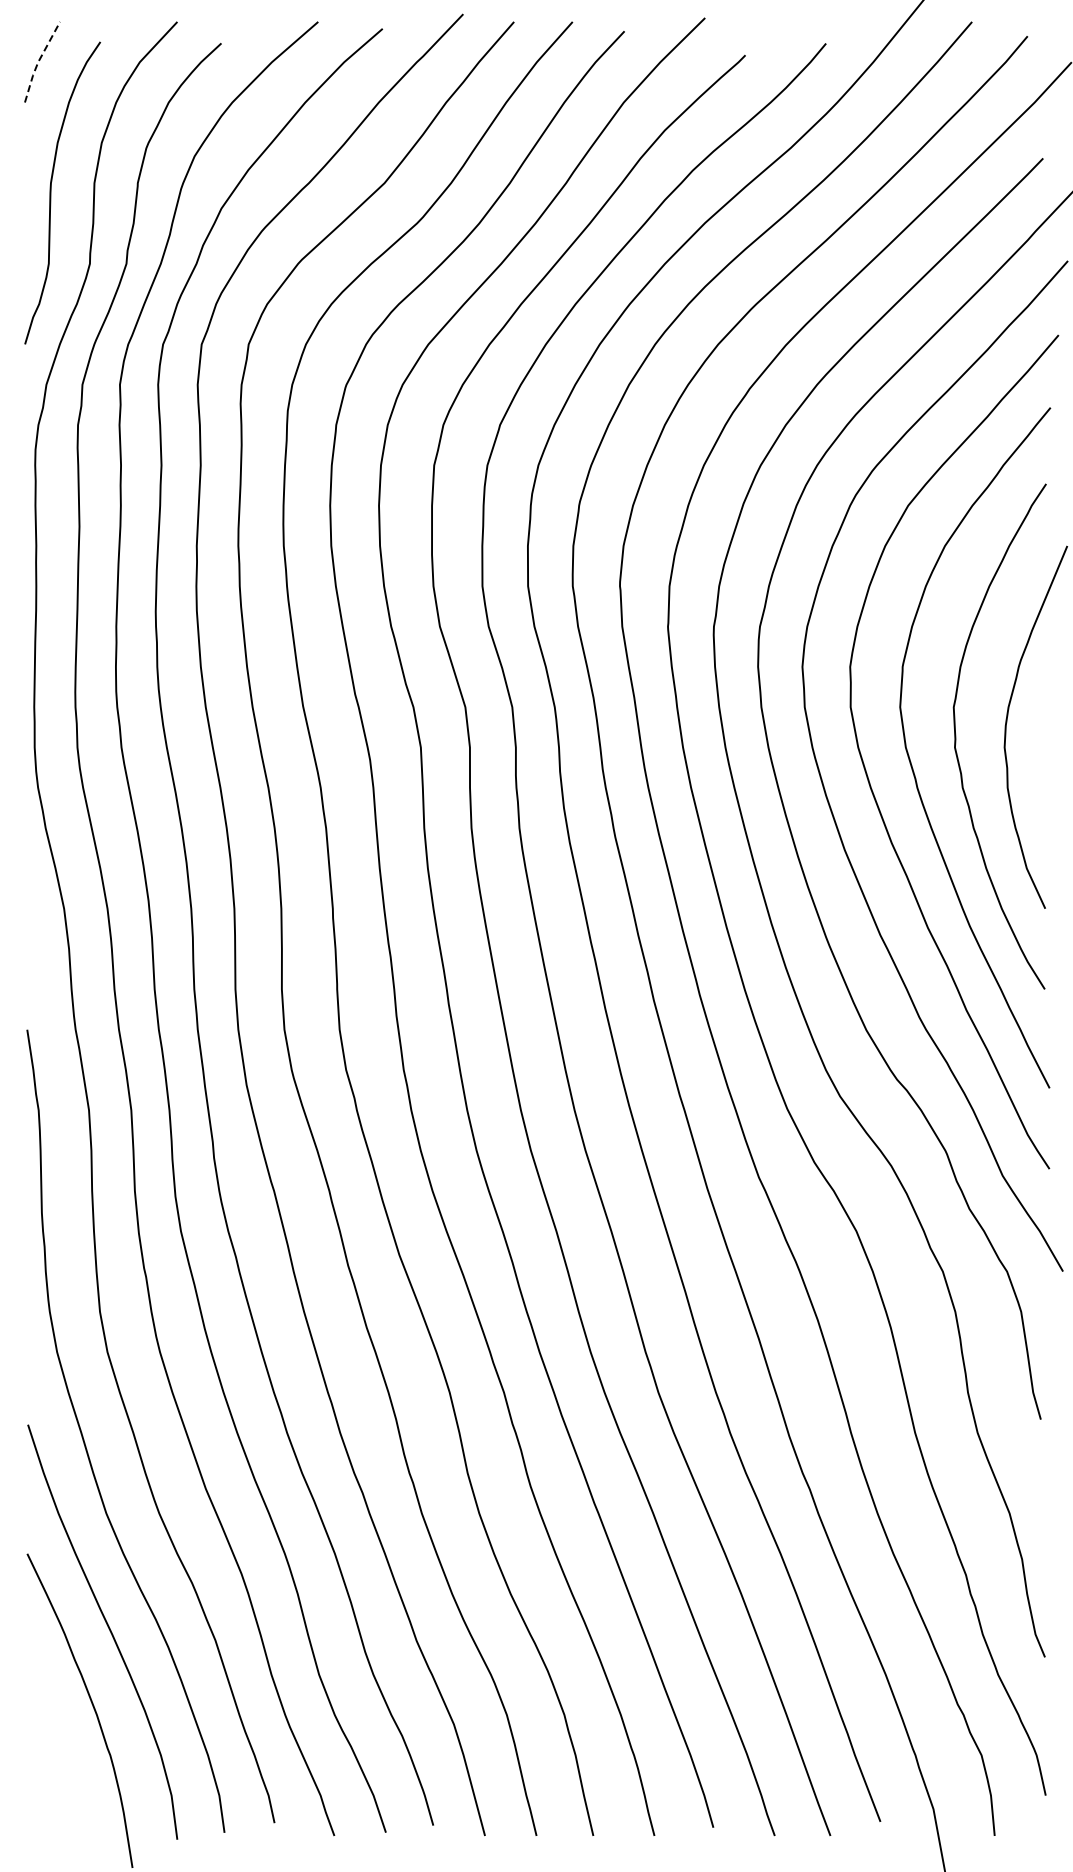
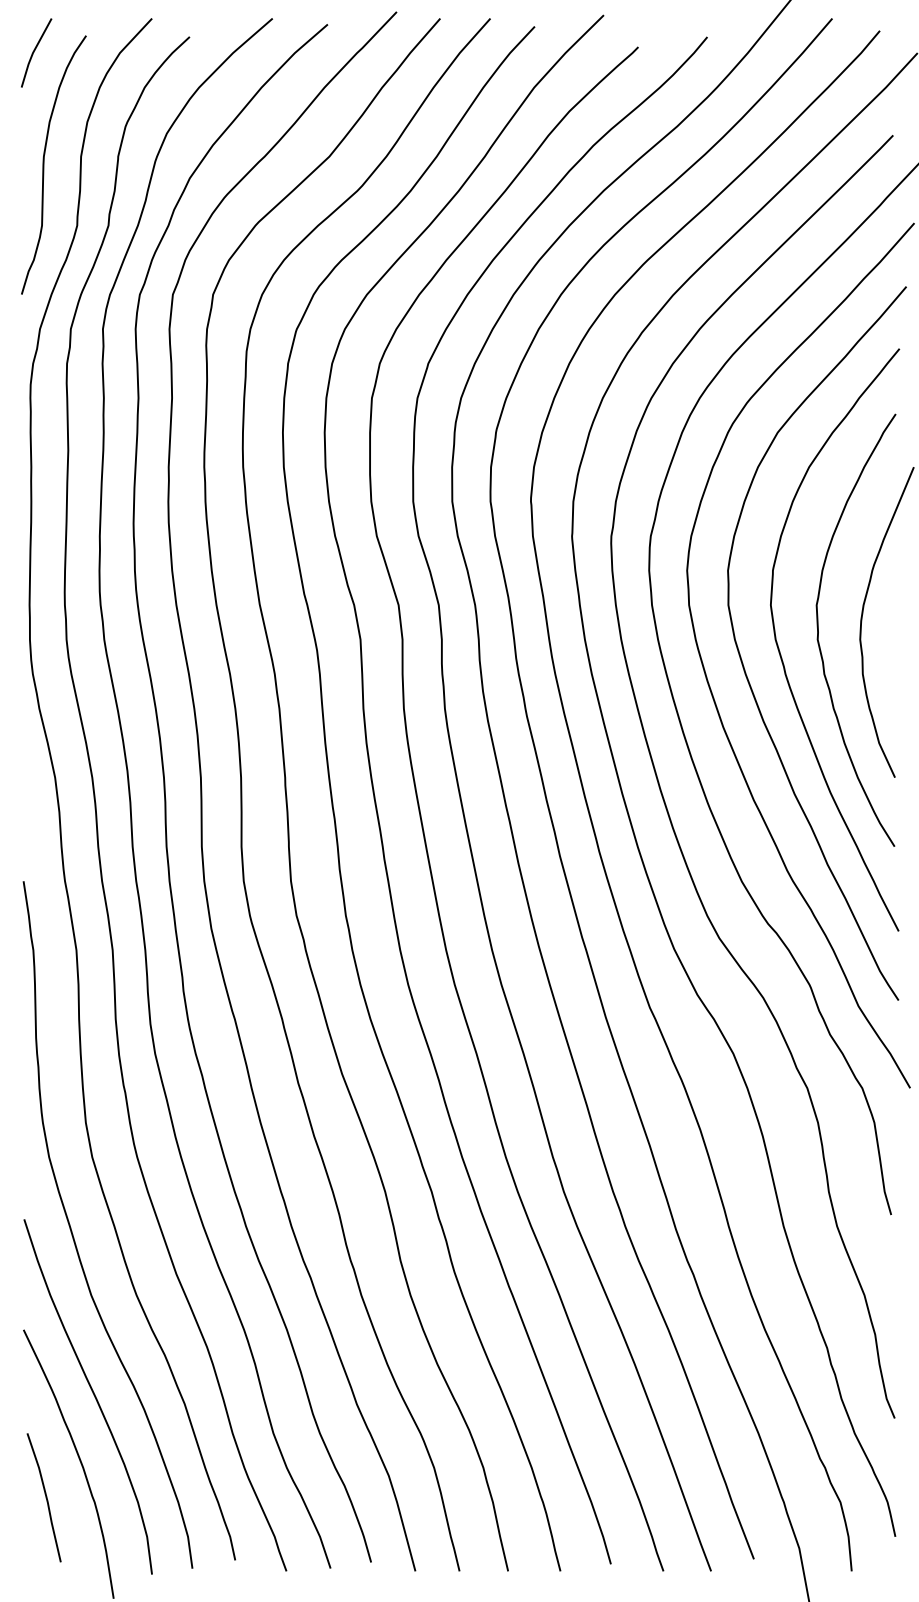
line: (38, 62) -> (33, 53), dashed -> solid
line: (52, 1748) -> (45, 1496), added

